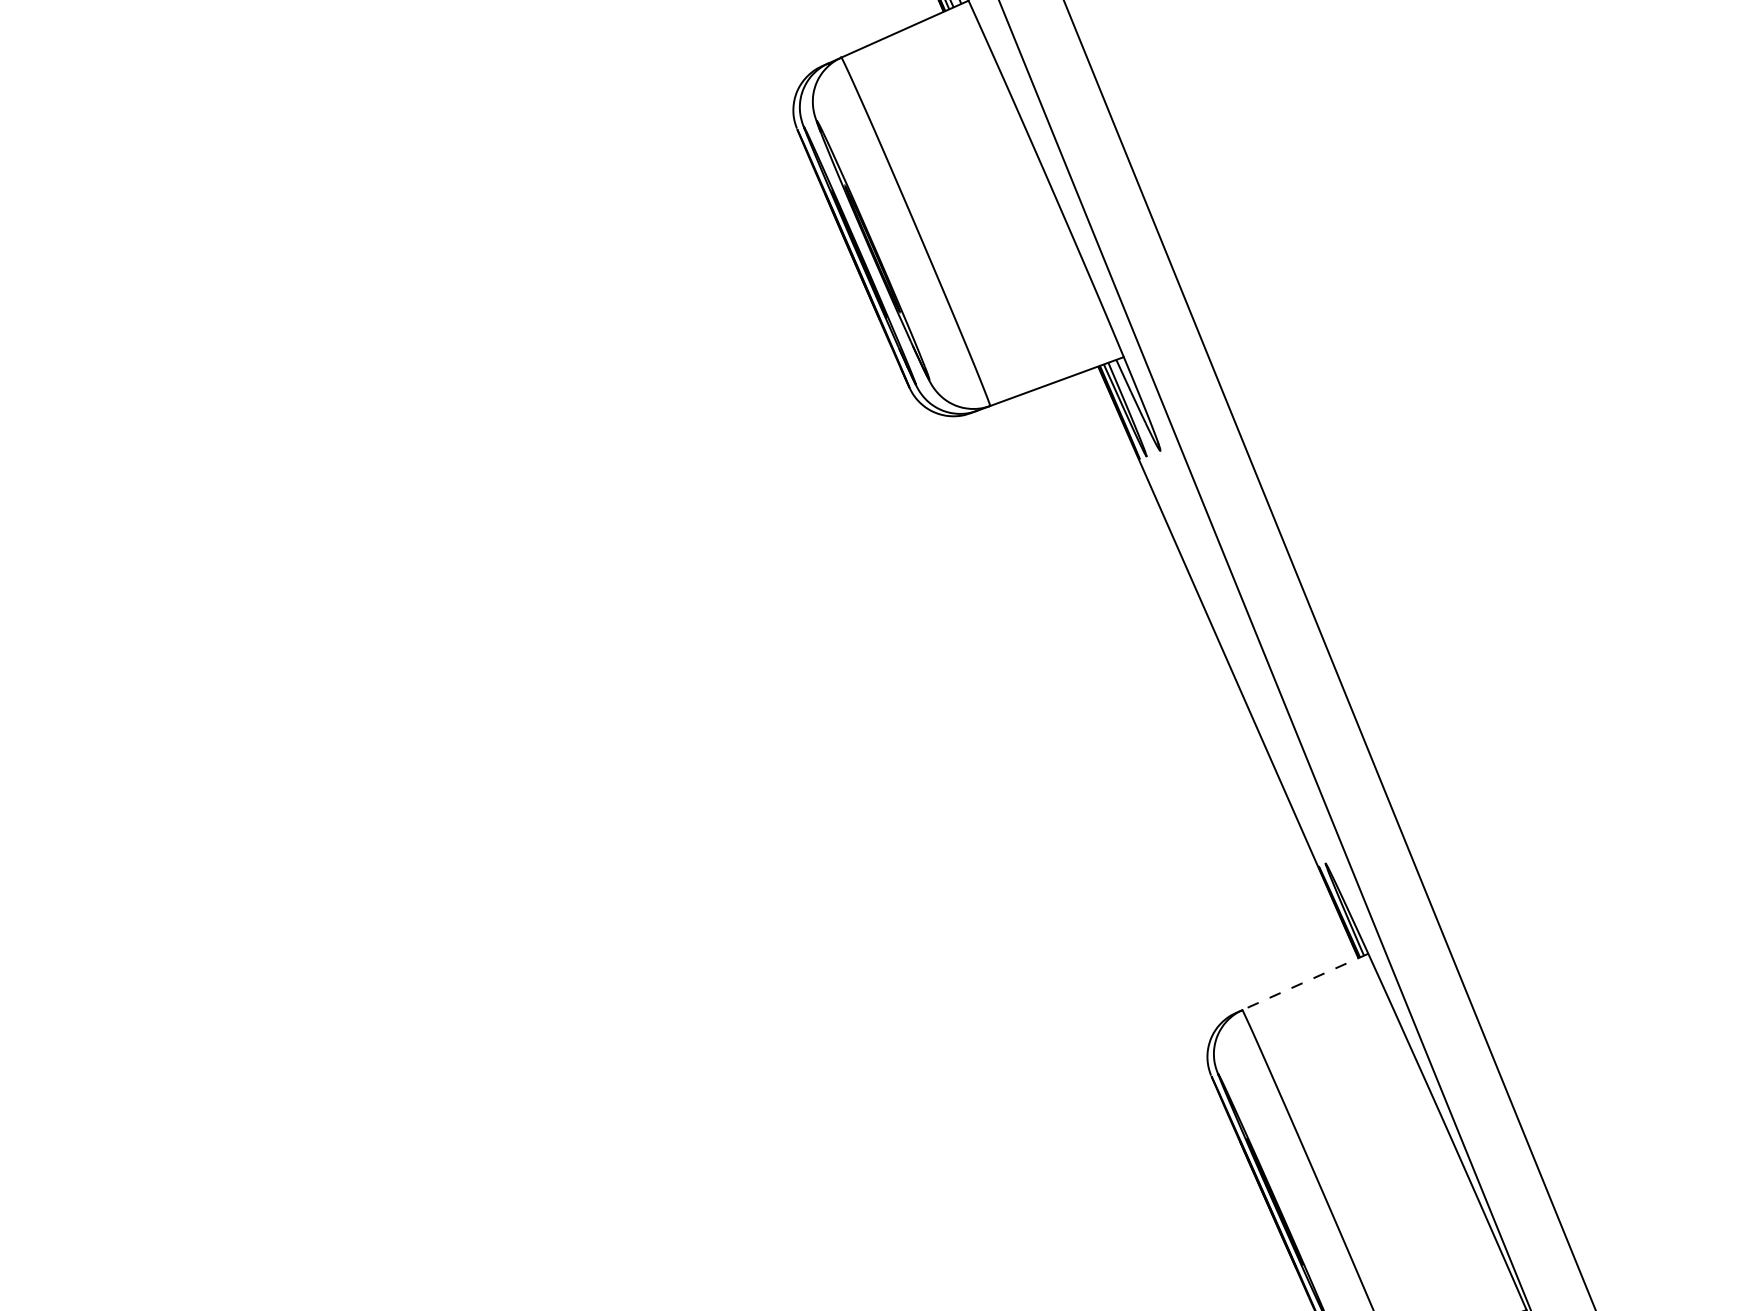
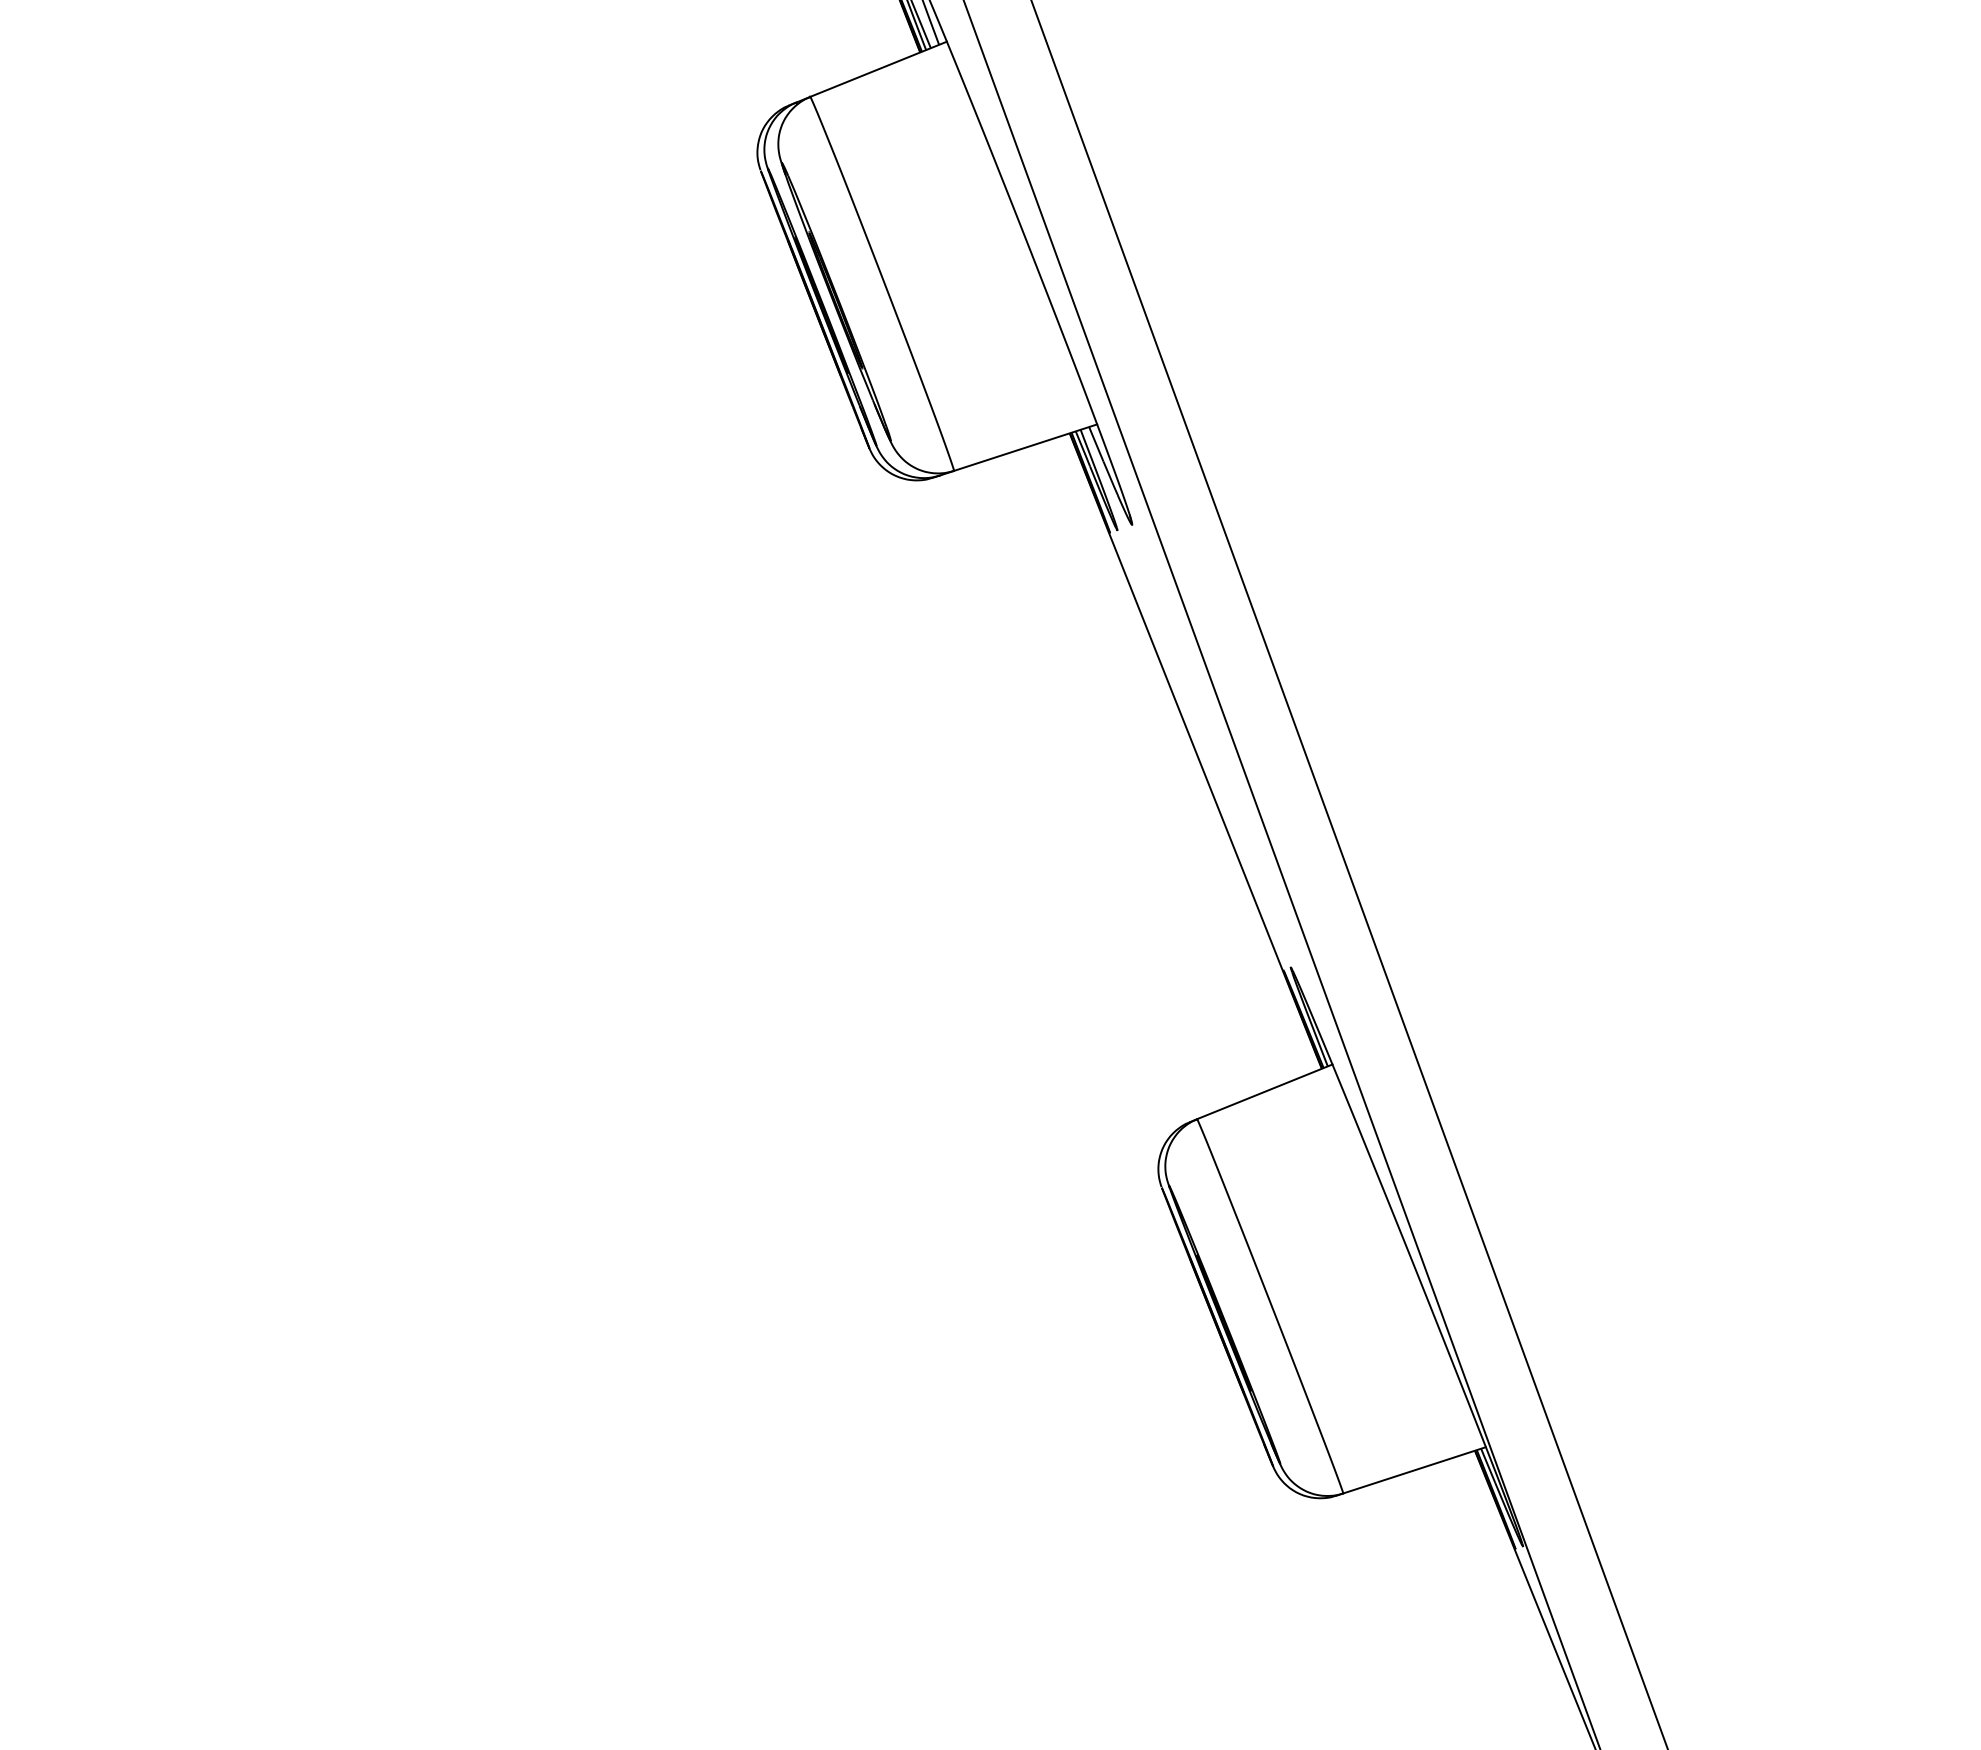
line: (1305, 982) -> (1264, 1092), dashed -> solid

